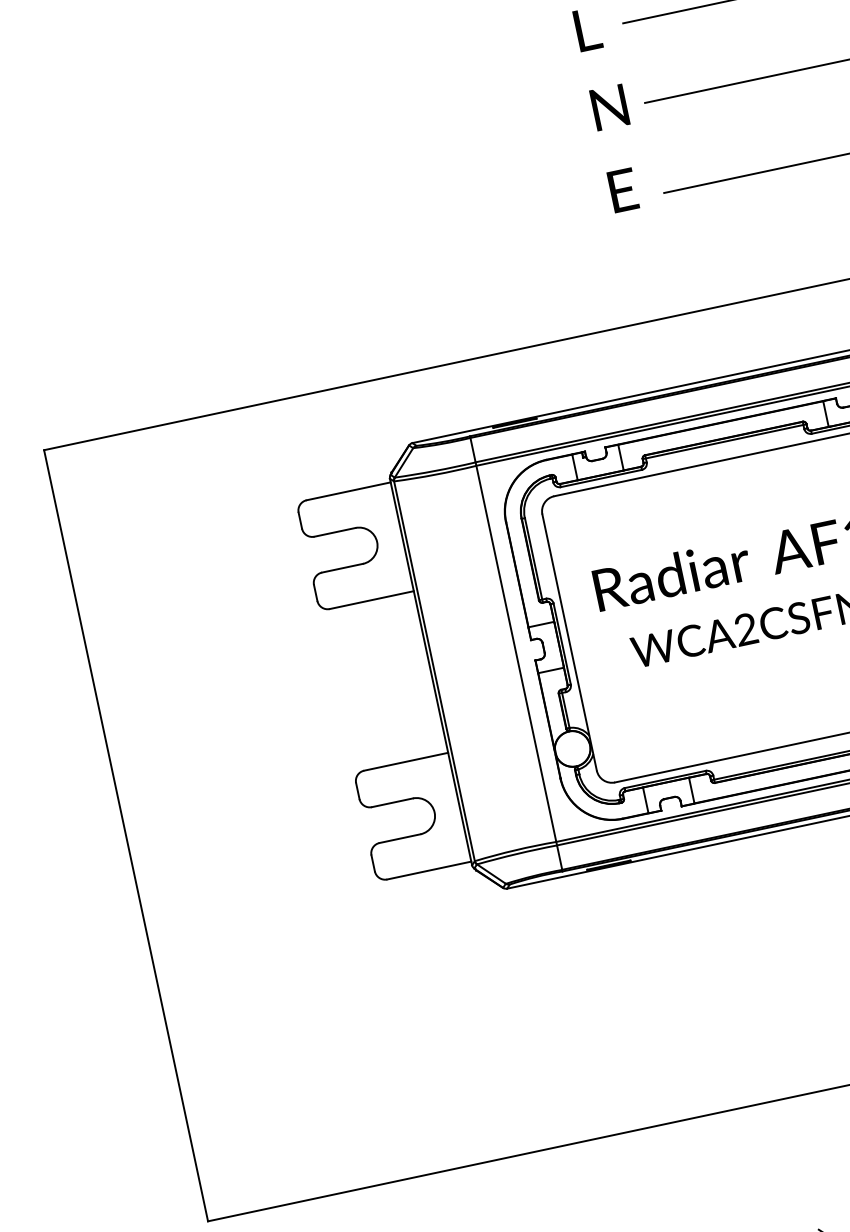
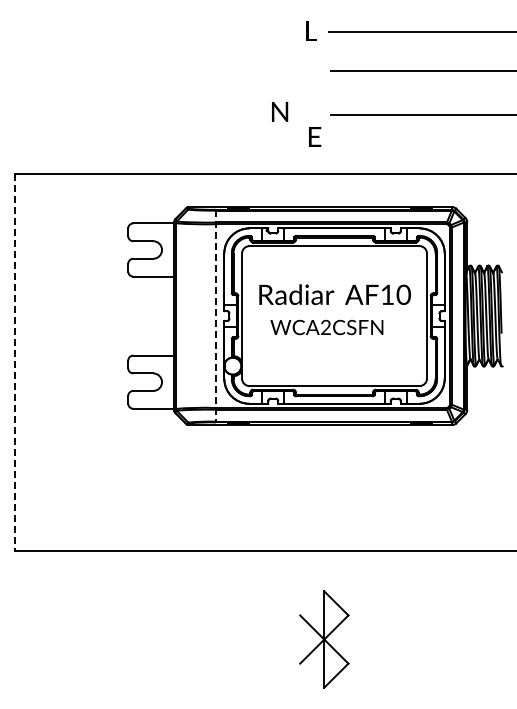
text: (610, 106) -> (280, 111), moved
text: (623, 189) -> (315, 136), moved
line: (517, 654) -> (216, 316), solid -> dashed
line: (126, 836) -> (15, 362), solid -> dashed

